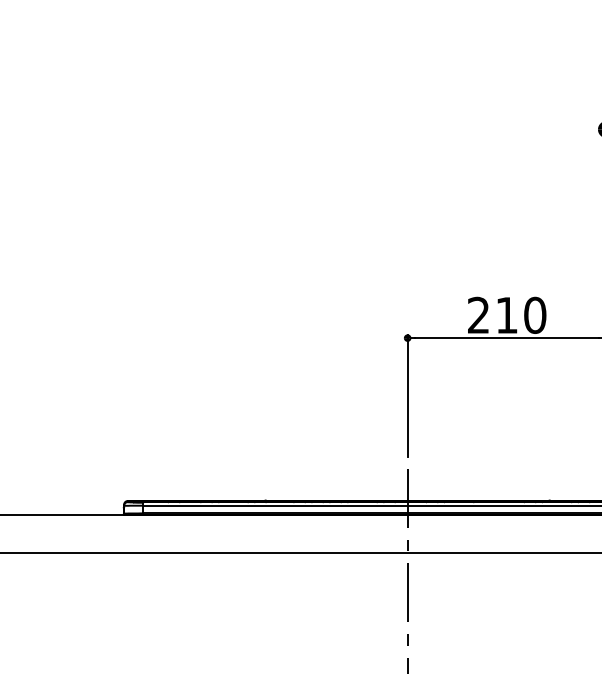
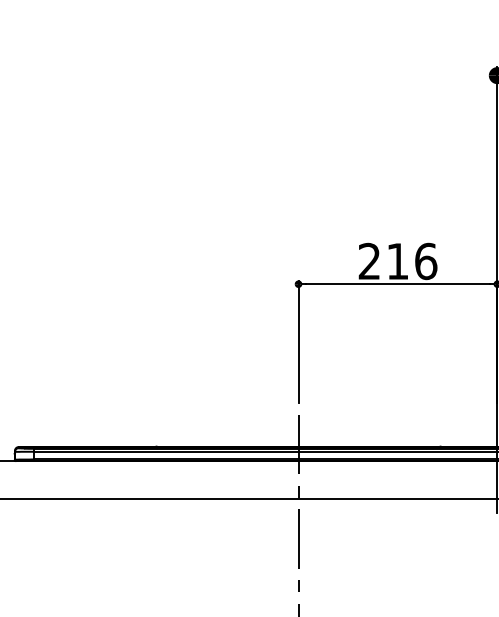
text: (535, 314) -> (426, 260), 210 -> 216

